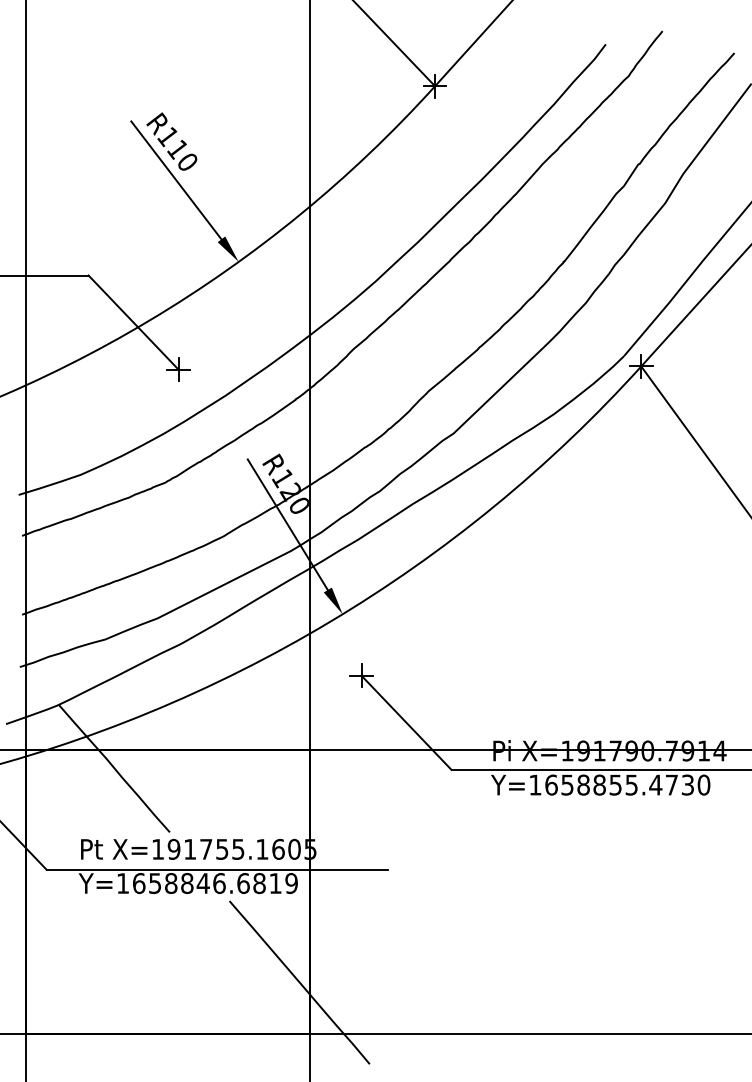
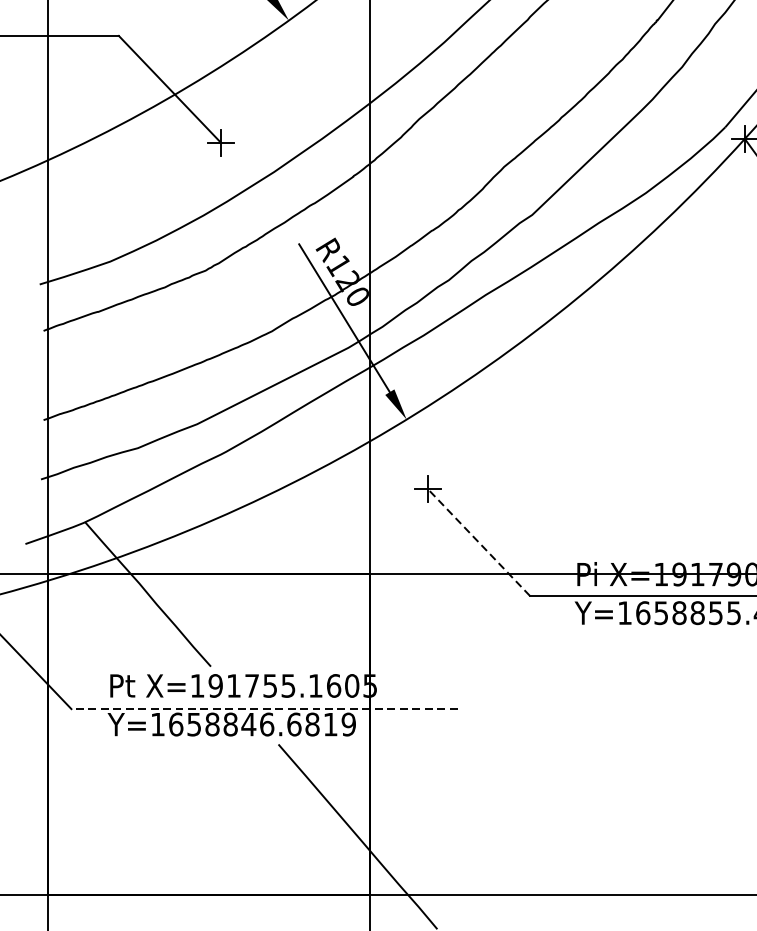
line: (406, 722) -> (478, 542), solid -> dashed
line: (216, 869) -> (263, 708), solid -> dashed

